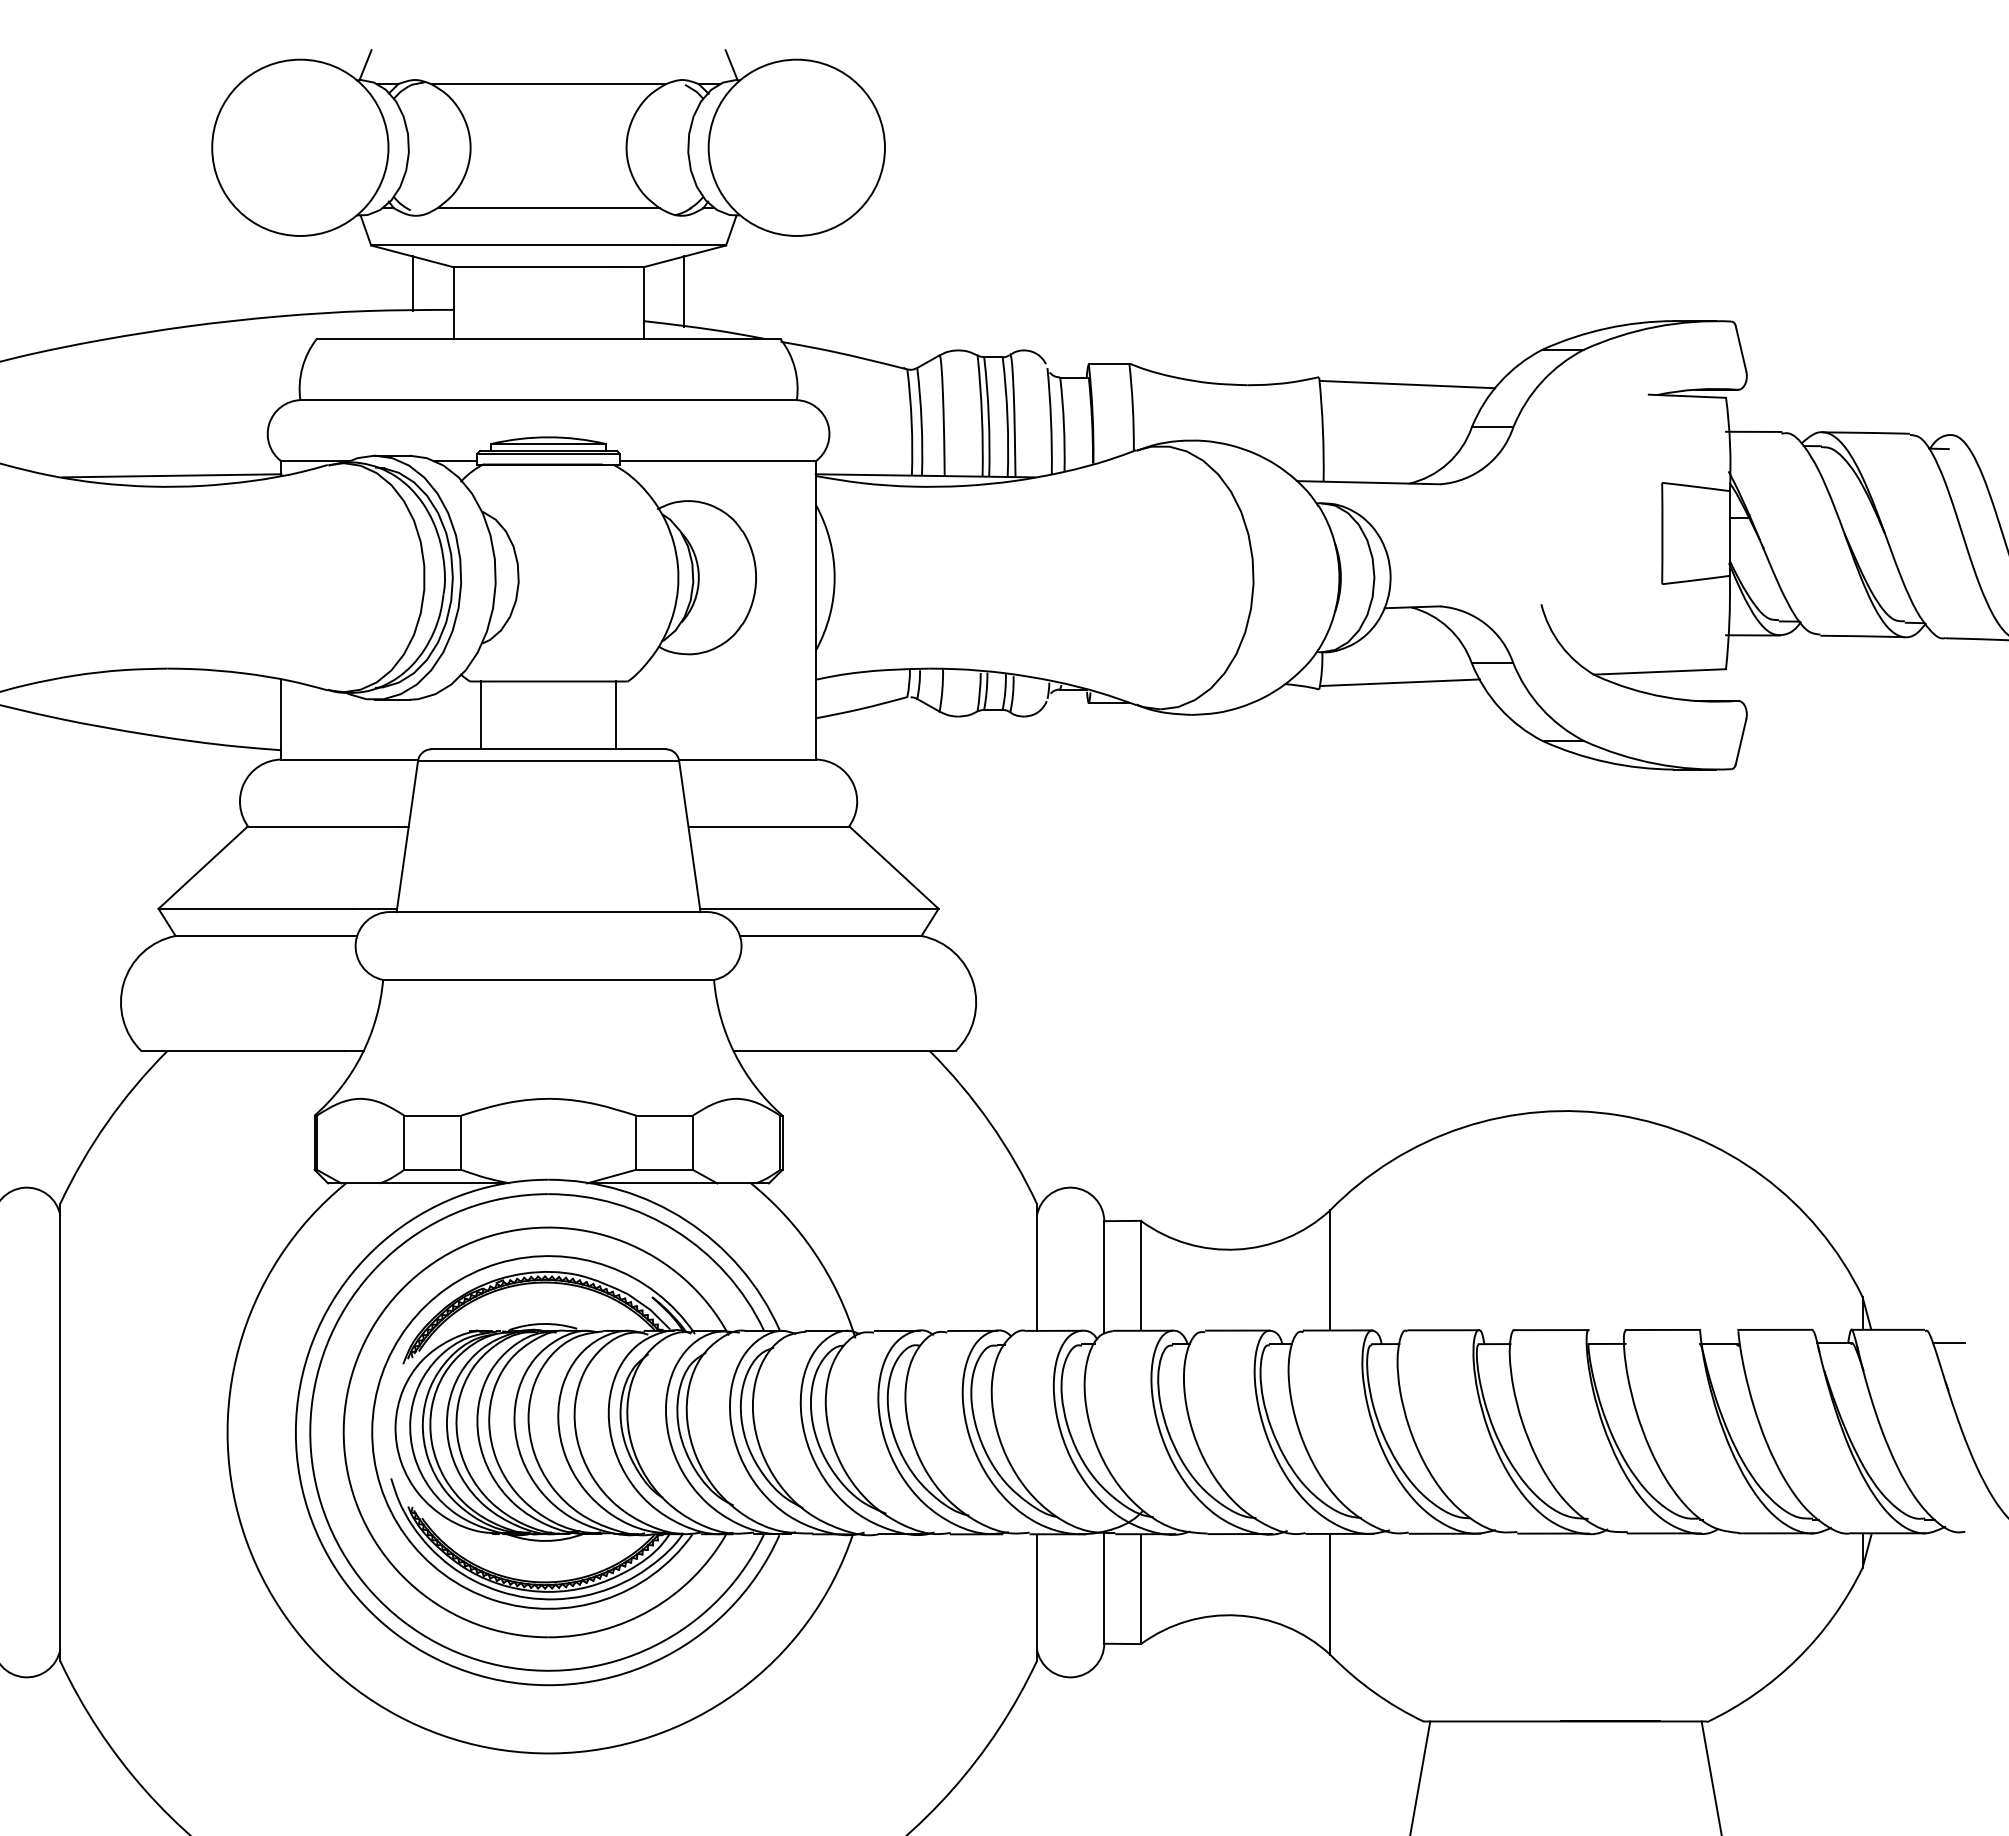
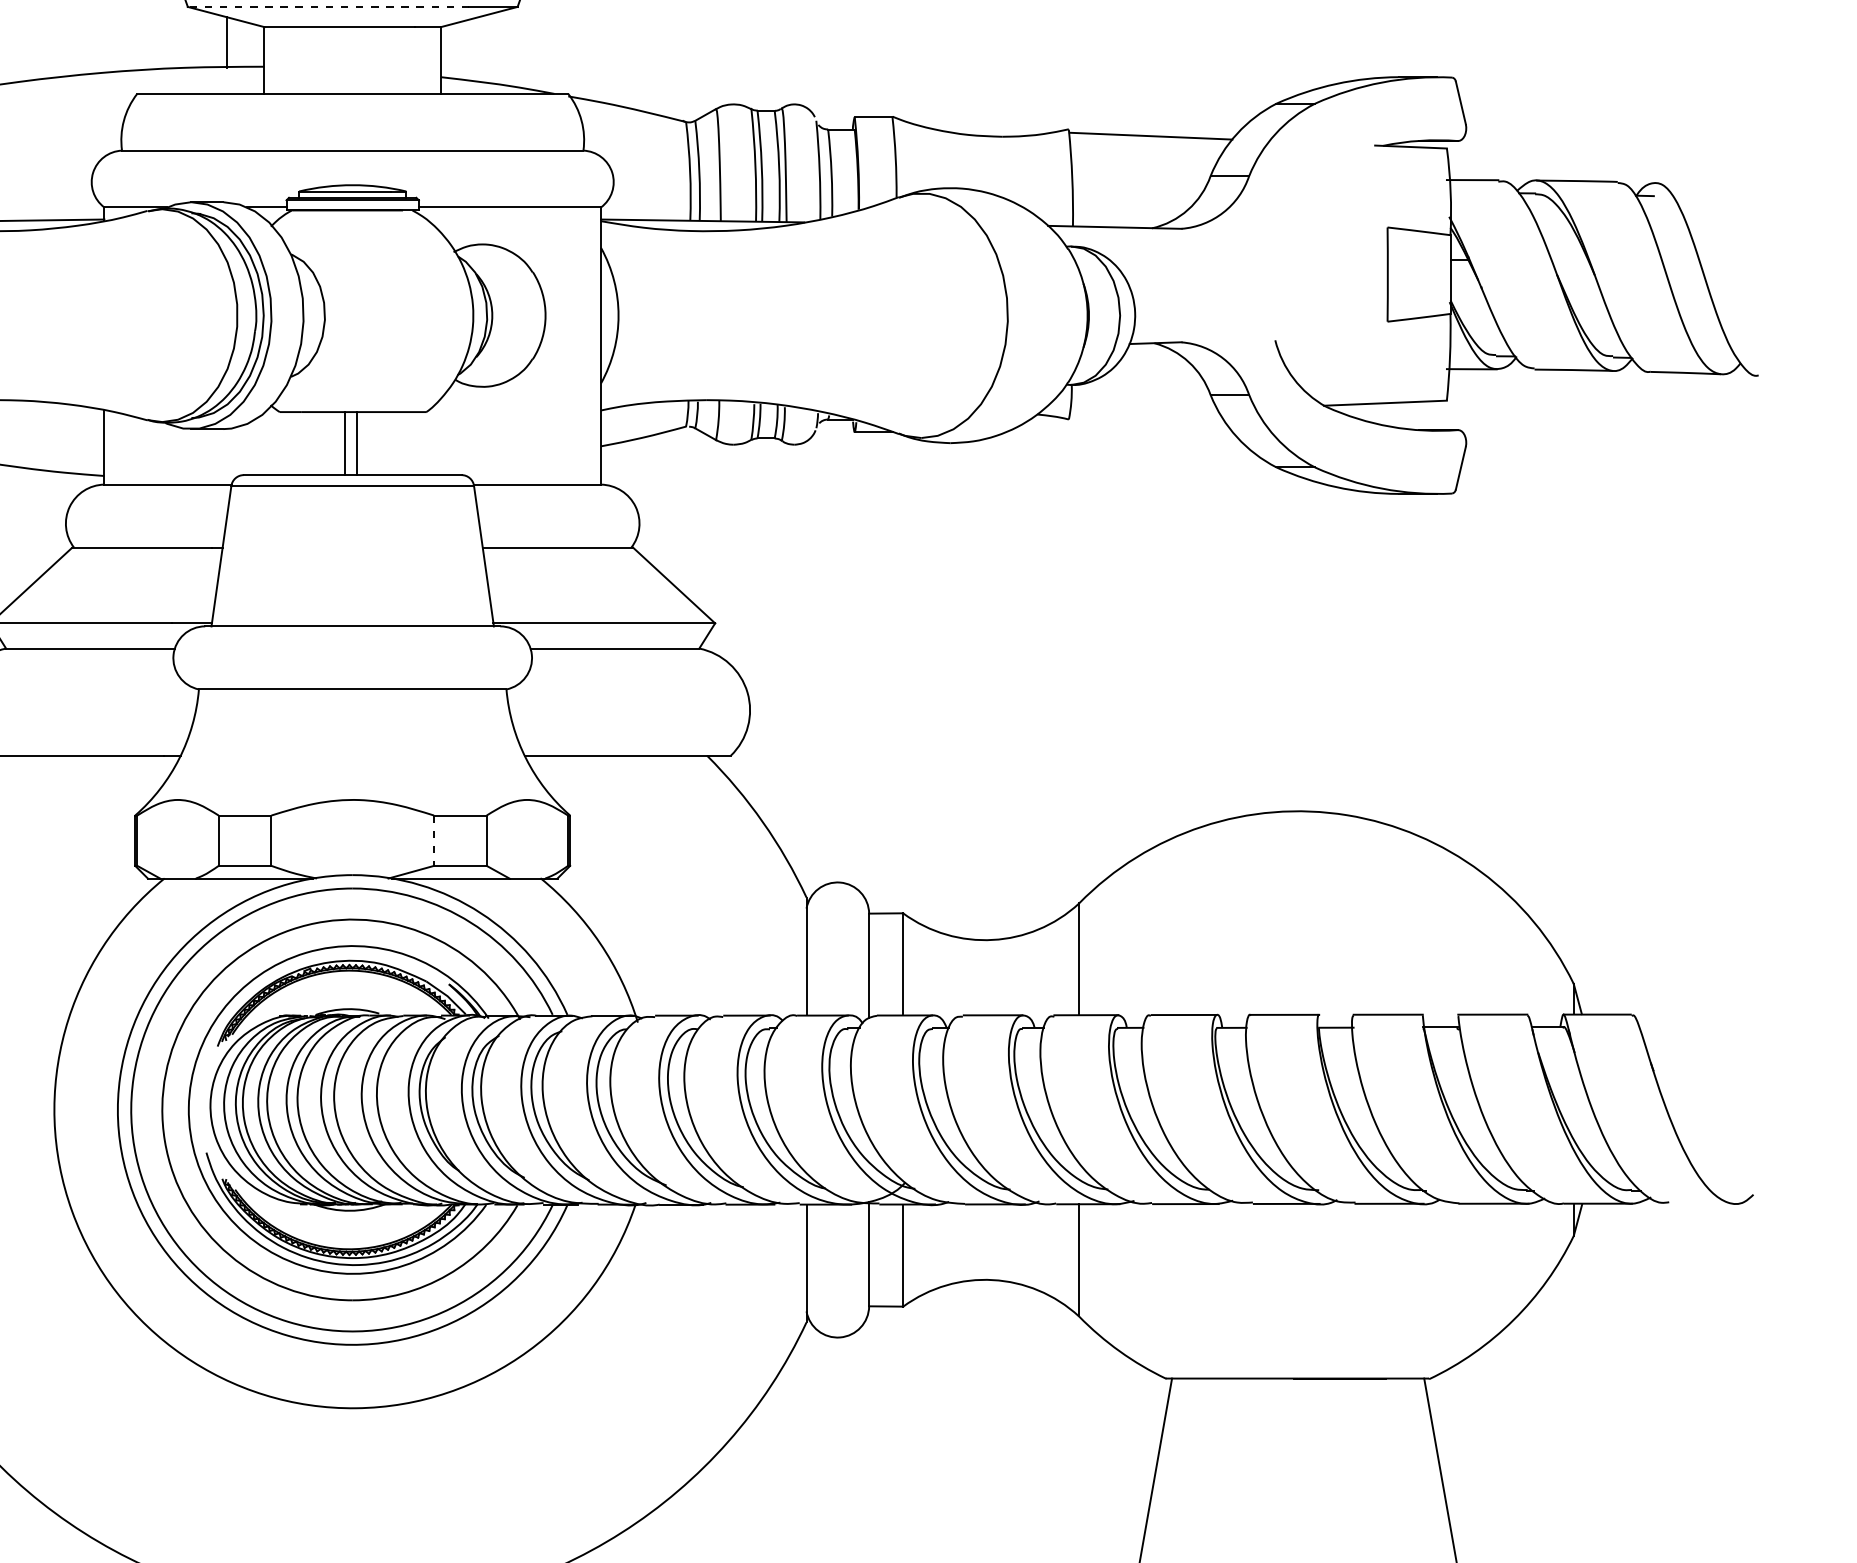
line: (522, 245) -> (328, 6), solid -> dashed
line: (684, 291) -> (479, 49), removed
line: (1400, 682) -> (1144, 413), removed
line: (480, 715) -> (344, 443), moved
line: (616, 715) -> (357, 443), moved
line: (636, 1143) -> (434, 841), solid -> dashed
line: (1948, 1343) -> (1653, 1027), removed

